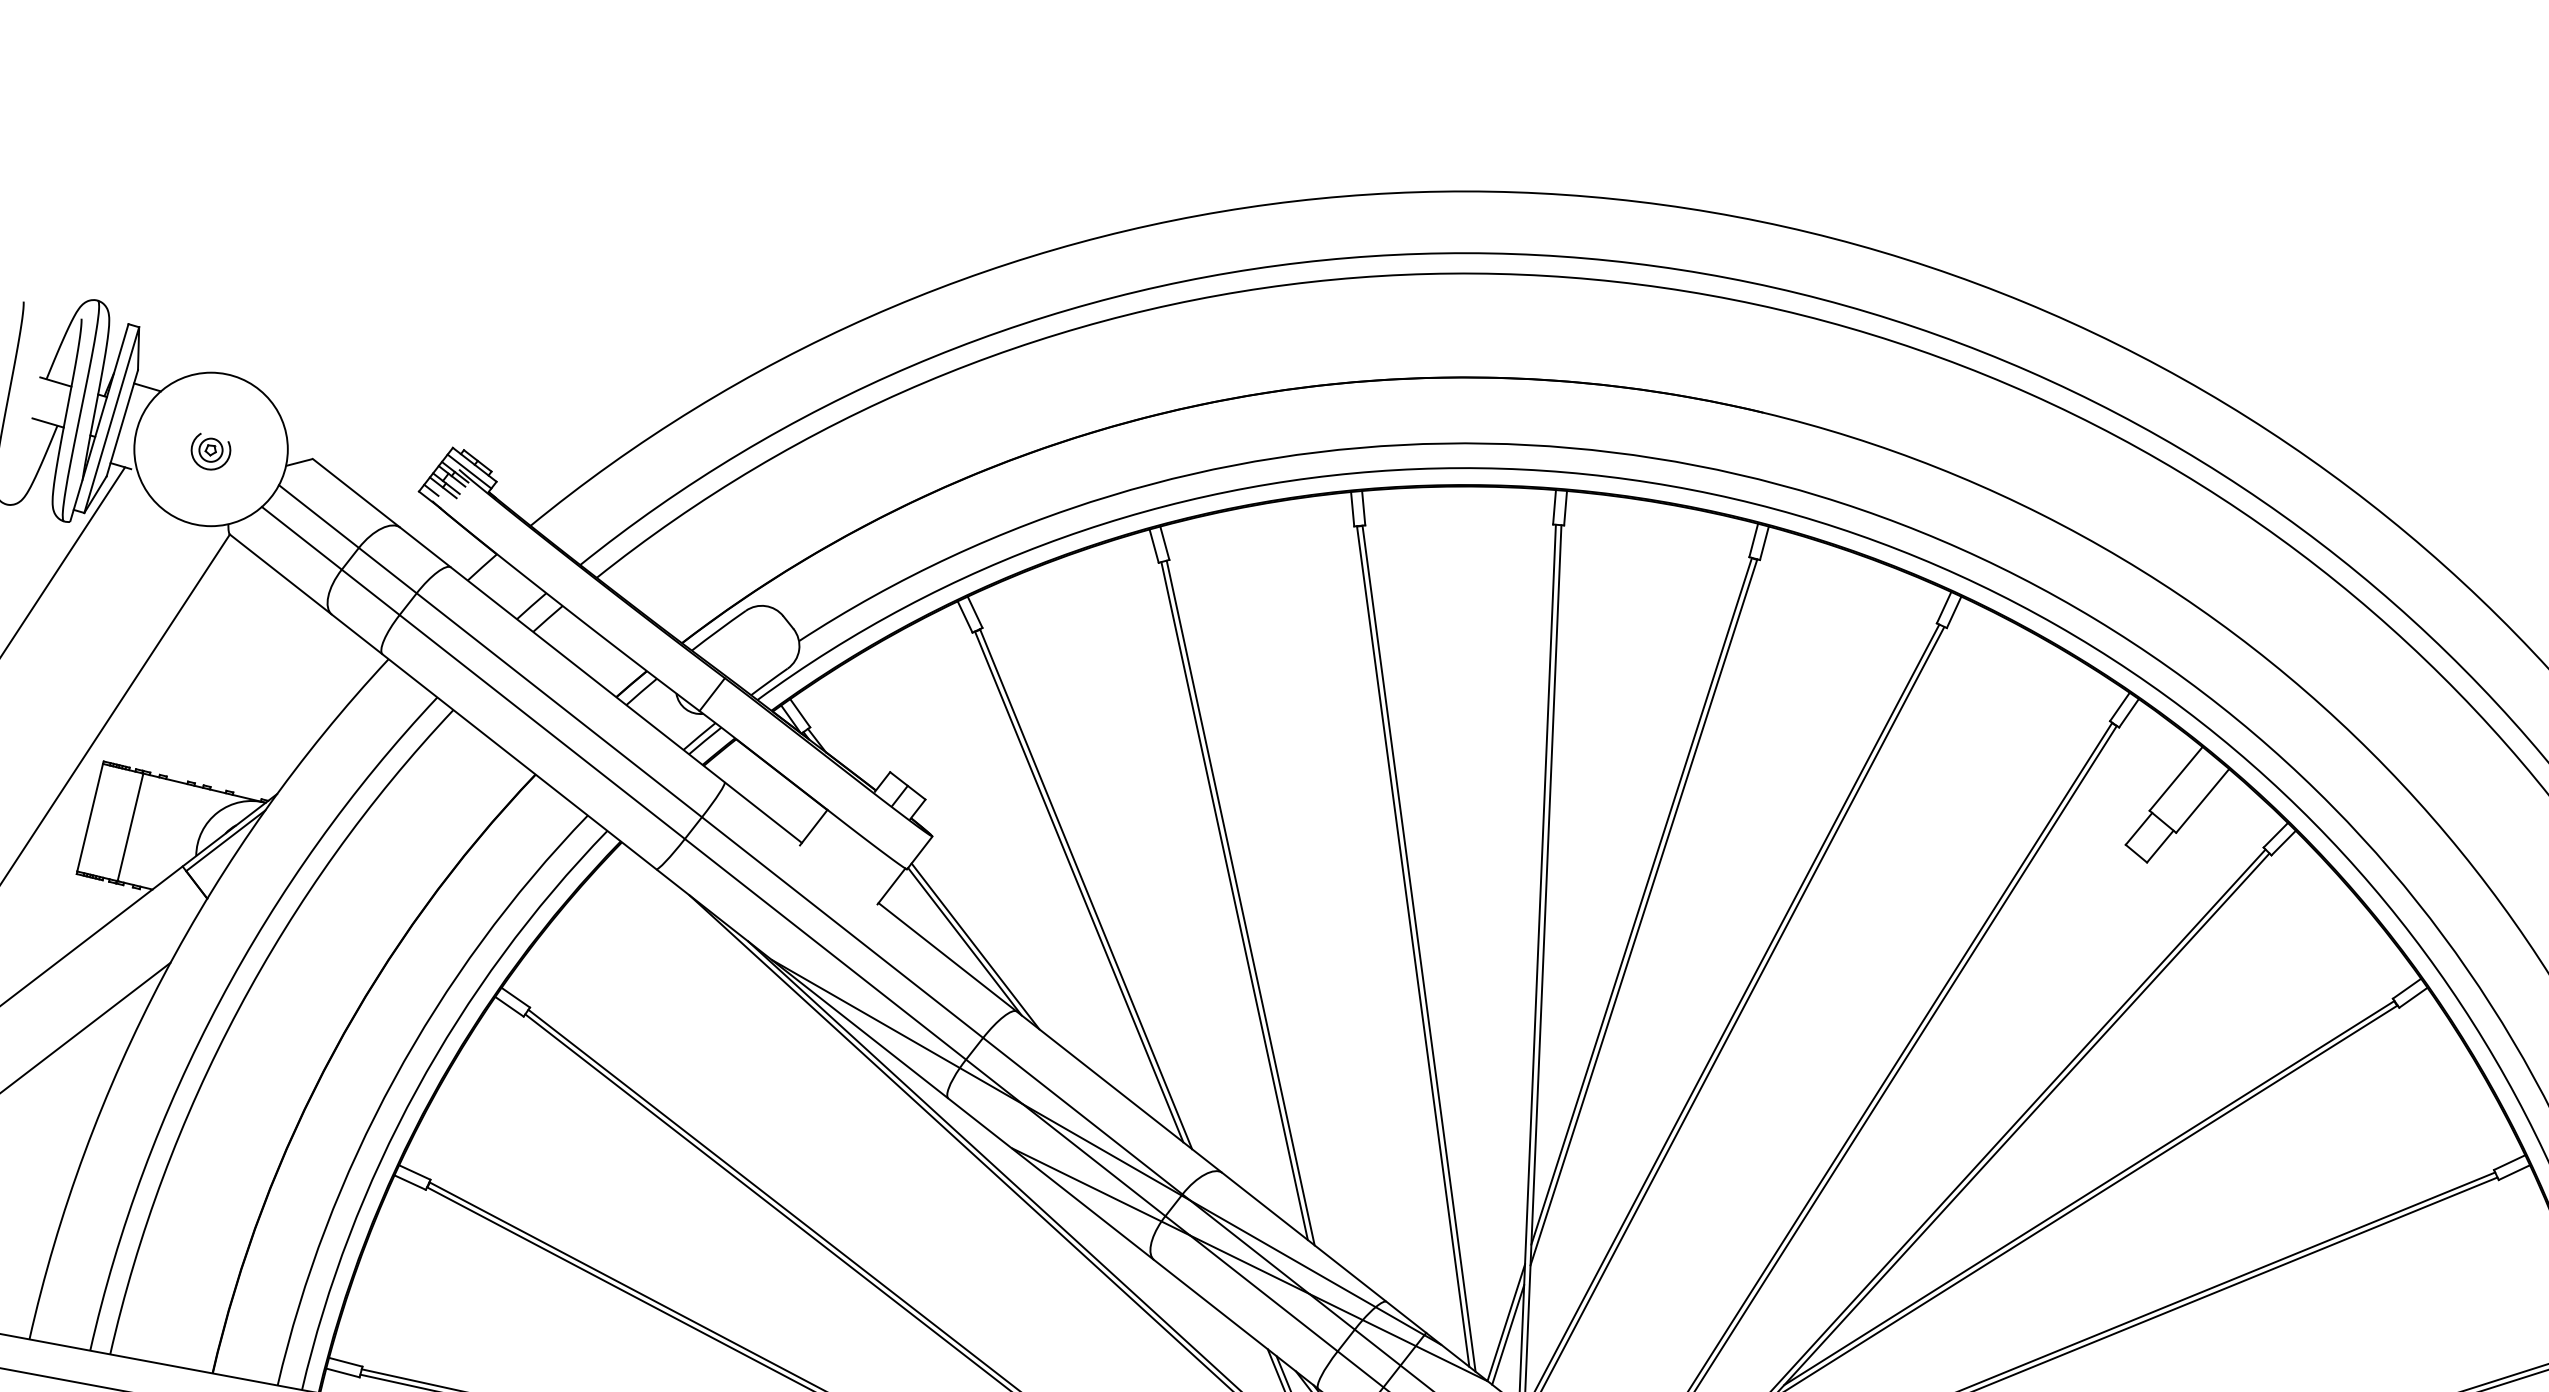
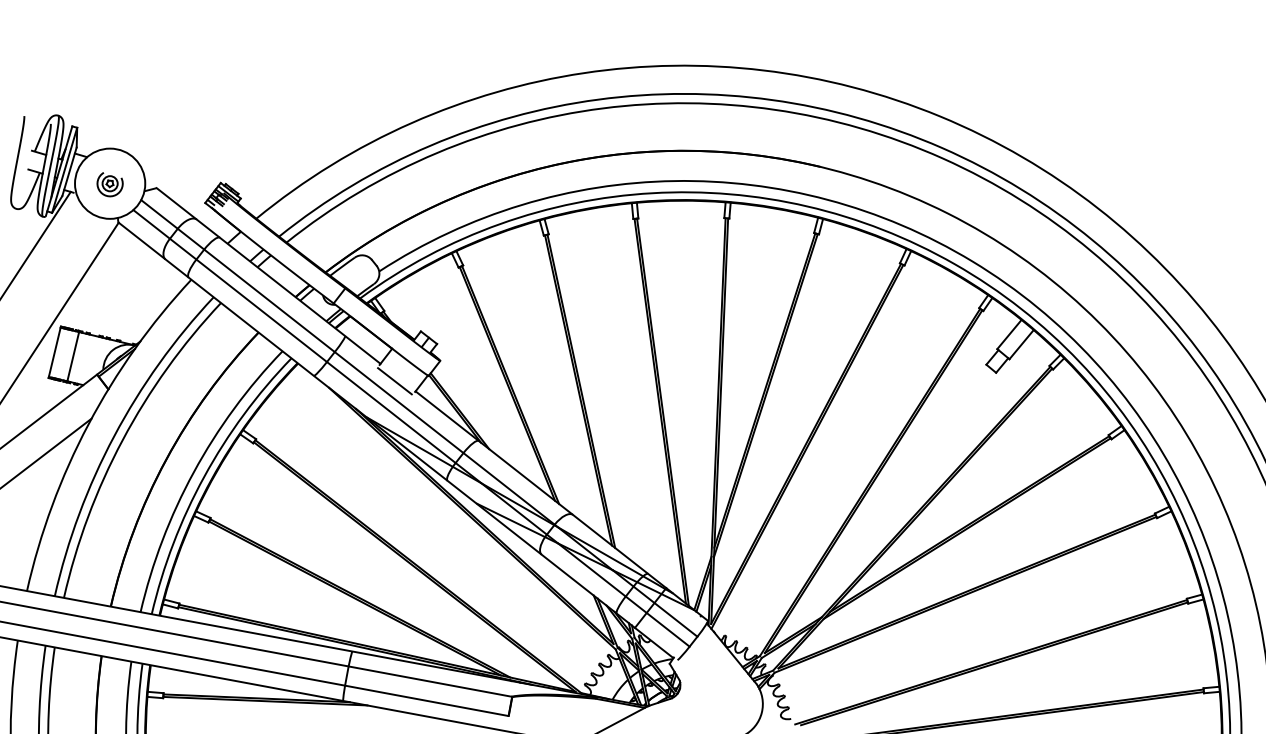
part: (209, 451) -> (109, 184), size x1.43
line: (832, 881) -> (394, 381), added

